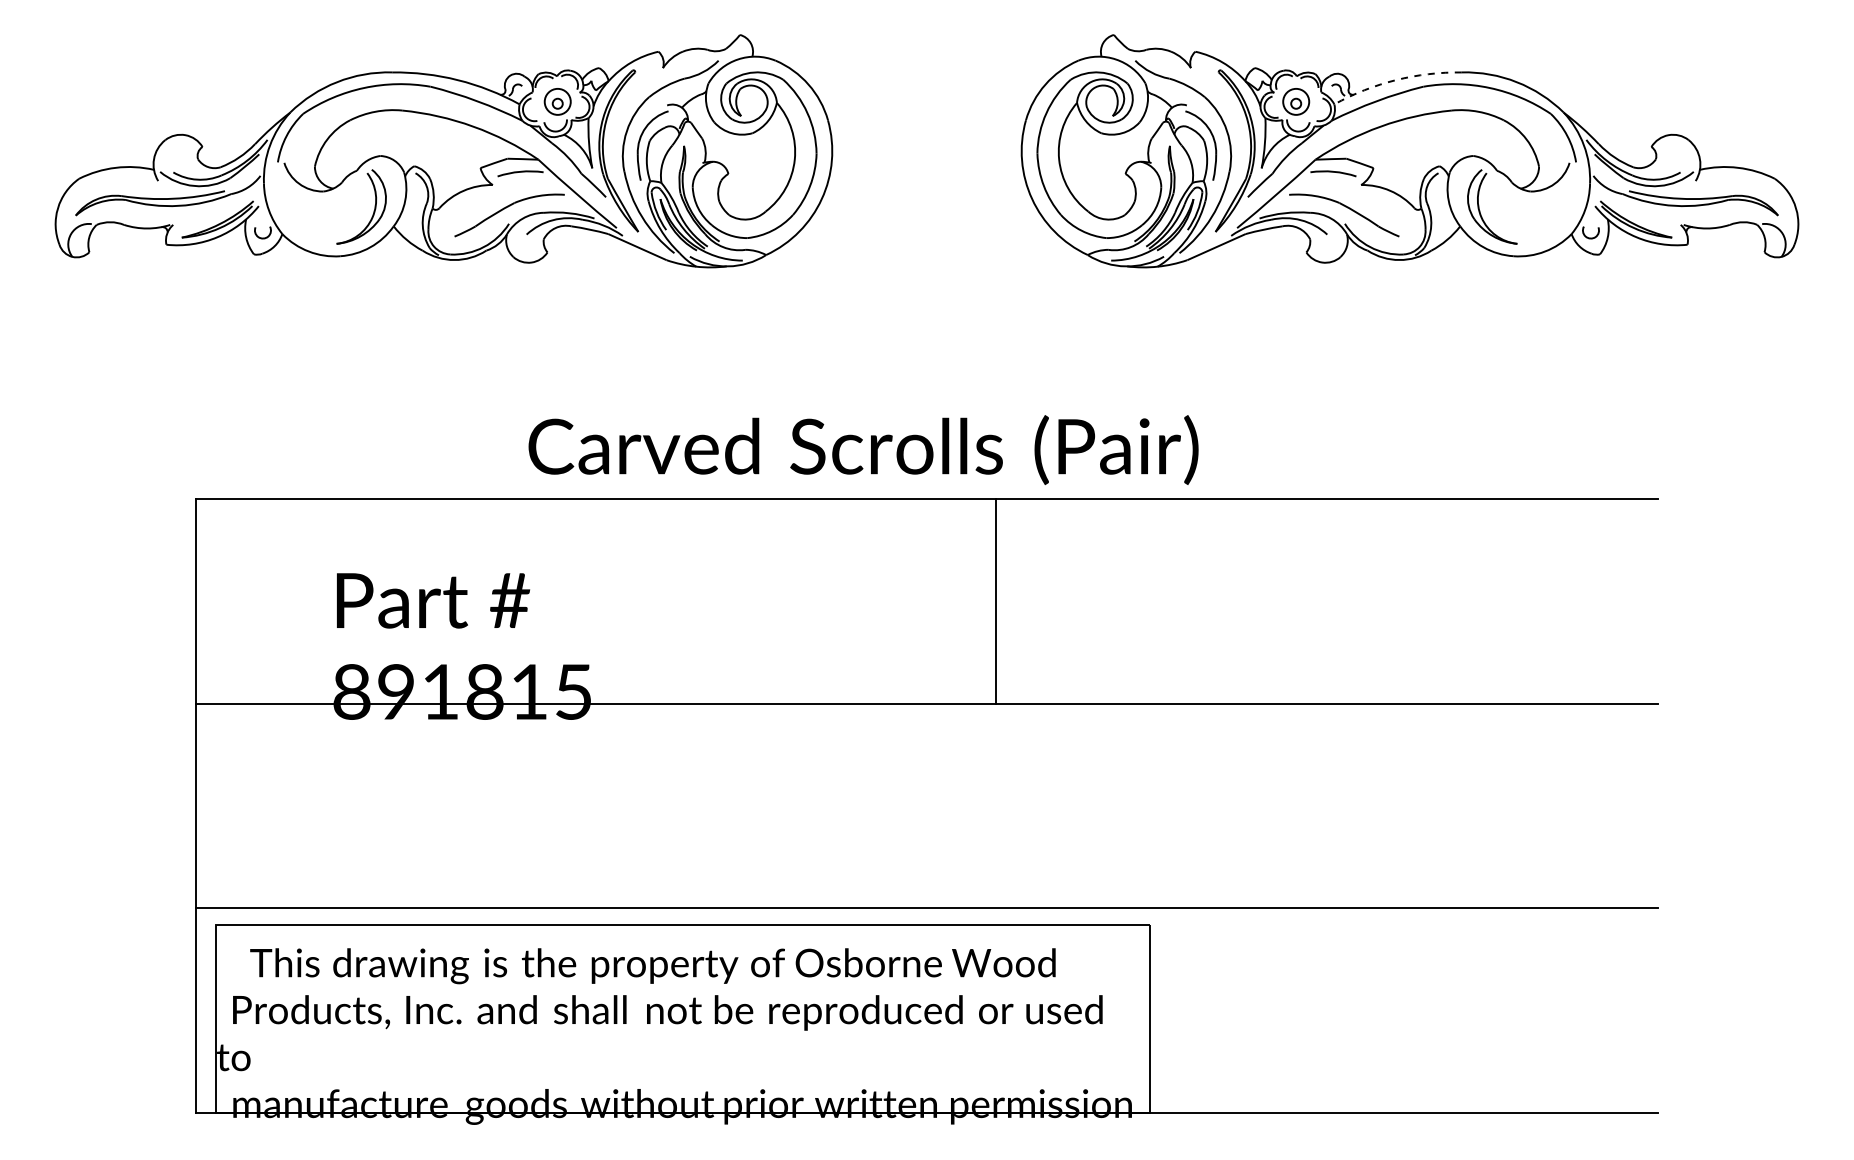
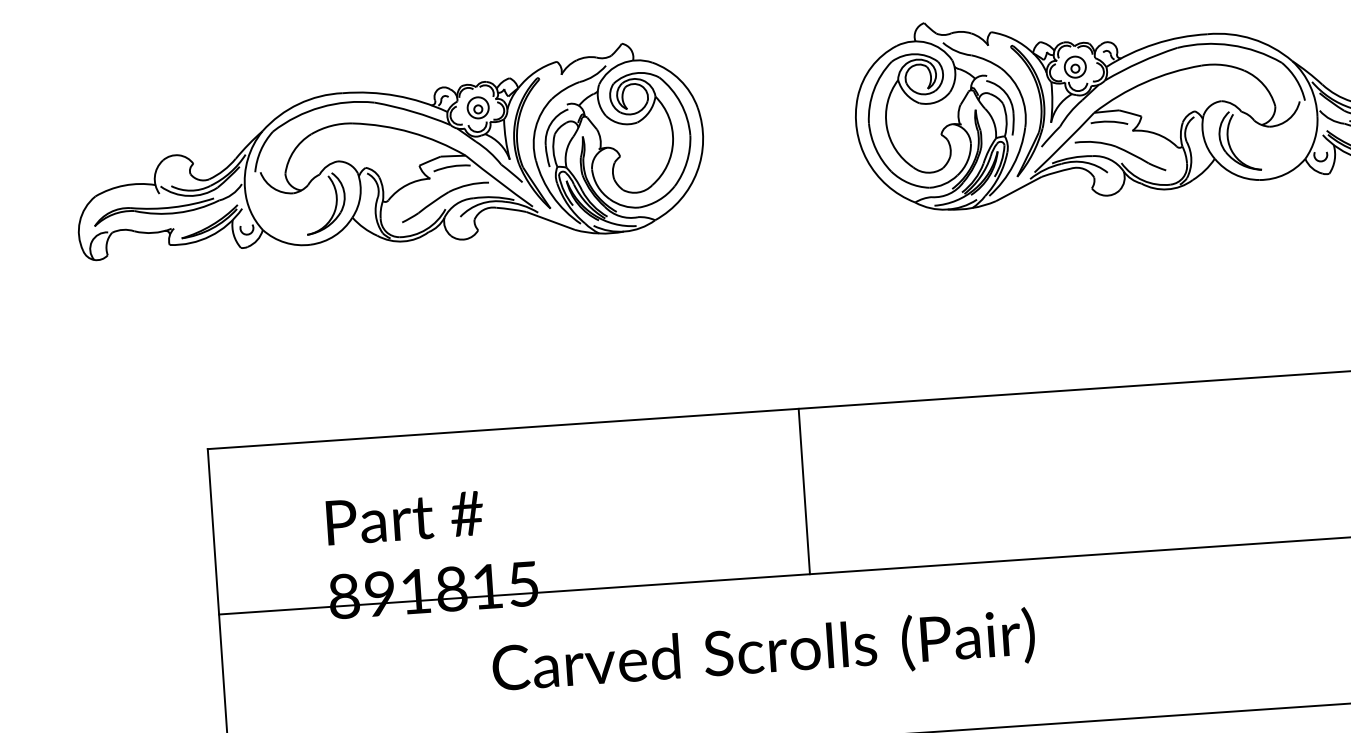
arc: (1396, 80) -> (1155, 44), dashed -> solid
text: (863, 450) -> (763, 653), moved
line: (995, 601) -> (803, 491), moved

